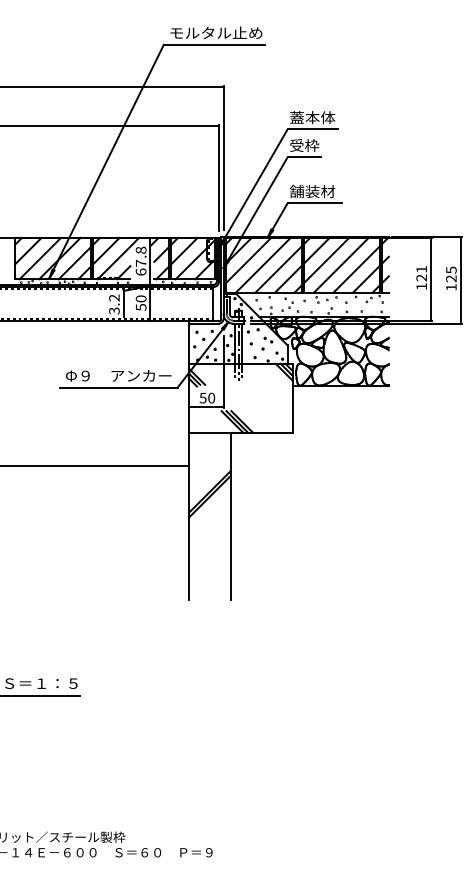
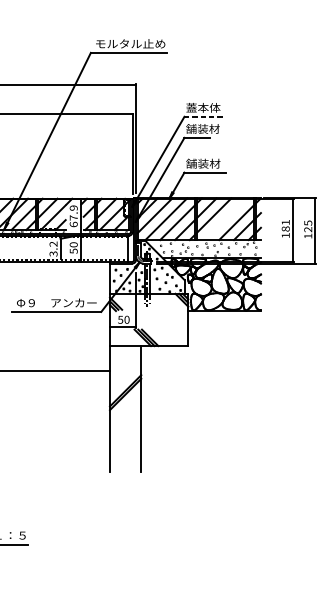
line: (312, 129) -> (203, 116), solid -> dashed
text: (311, 145) -> (202, 128), 受枠 -> 舗装材
text: (140, 249) -> (73, 207), 67.8 -> 67.9
line: (341, 264) -> (225, 218), removed
text: (421, 277) -> (285, 228), 121 -> 181

